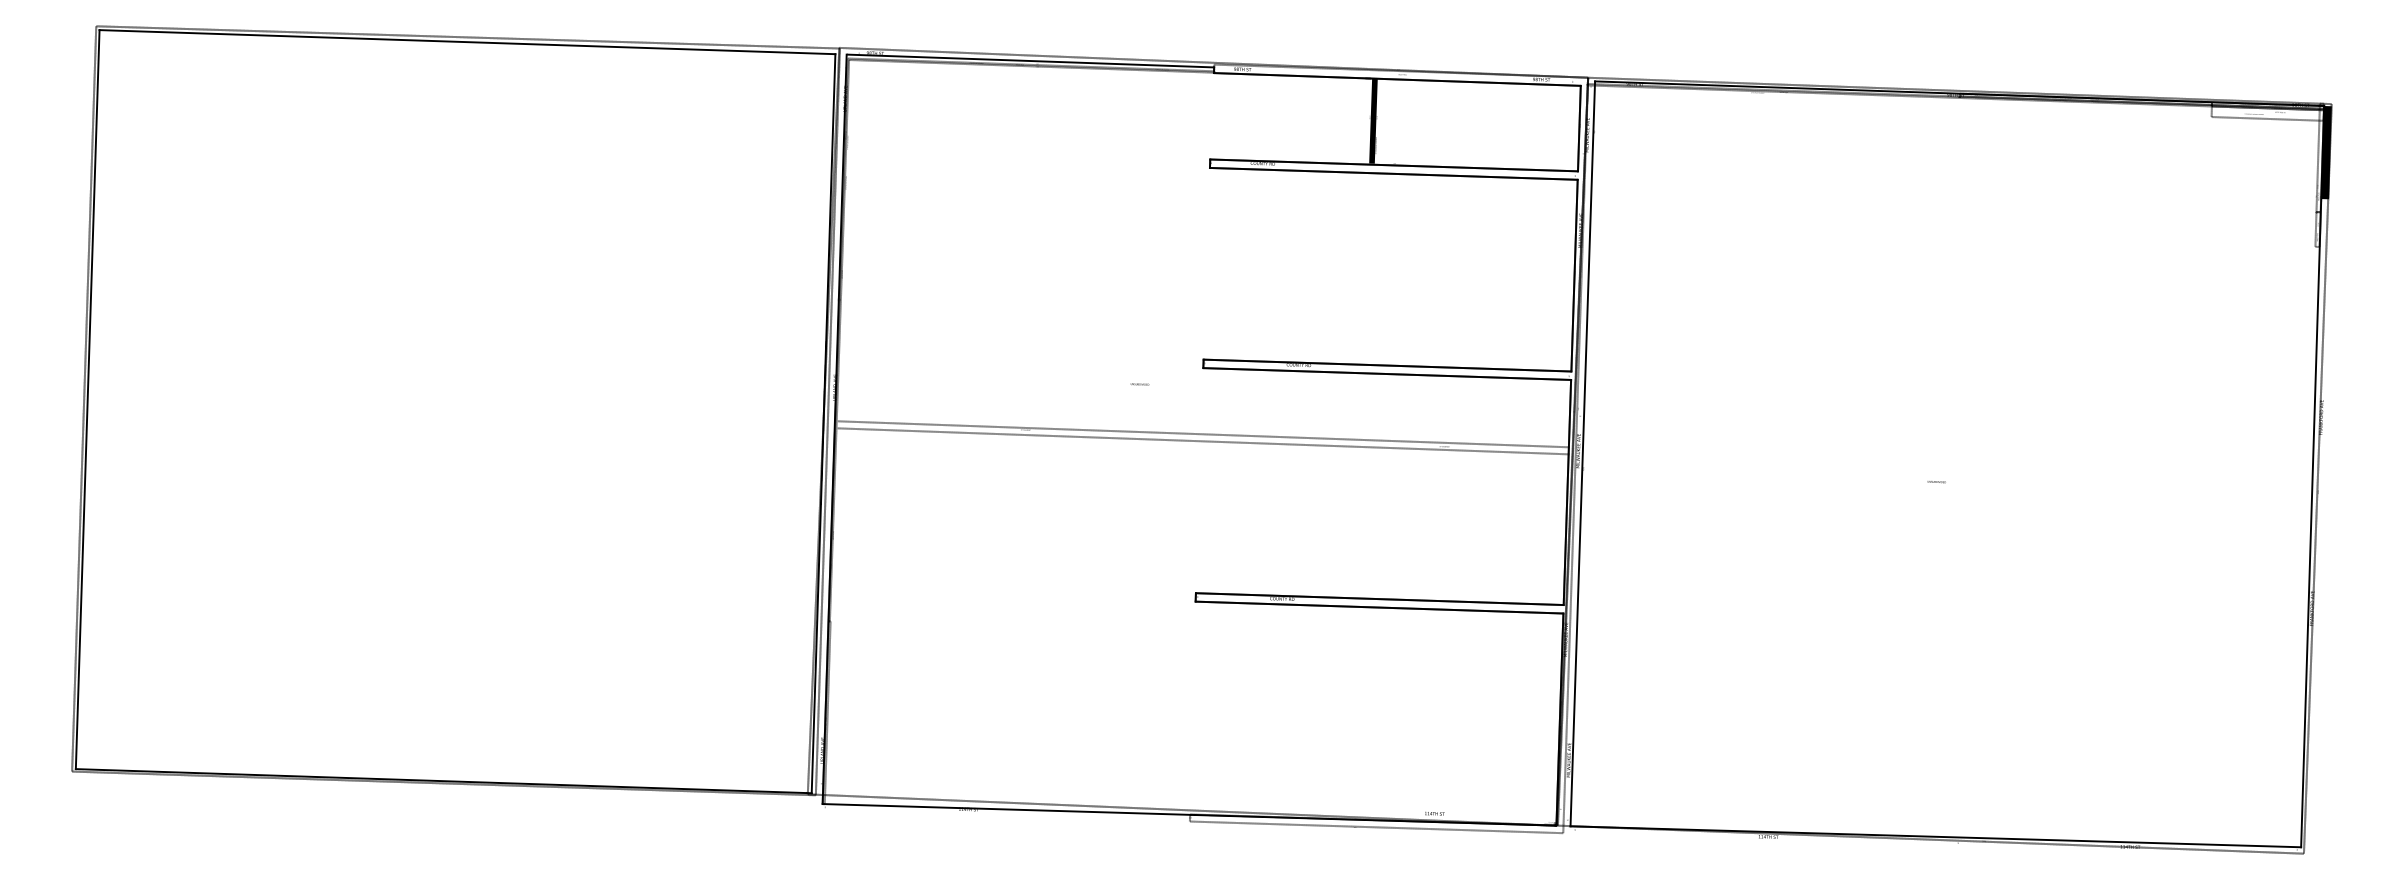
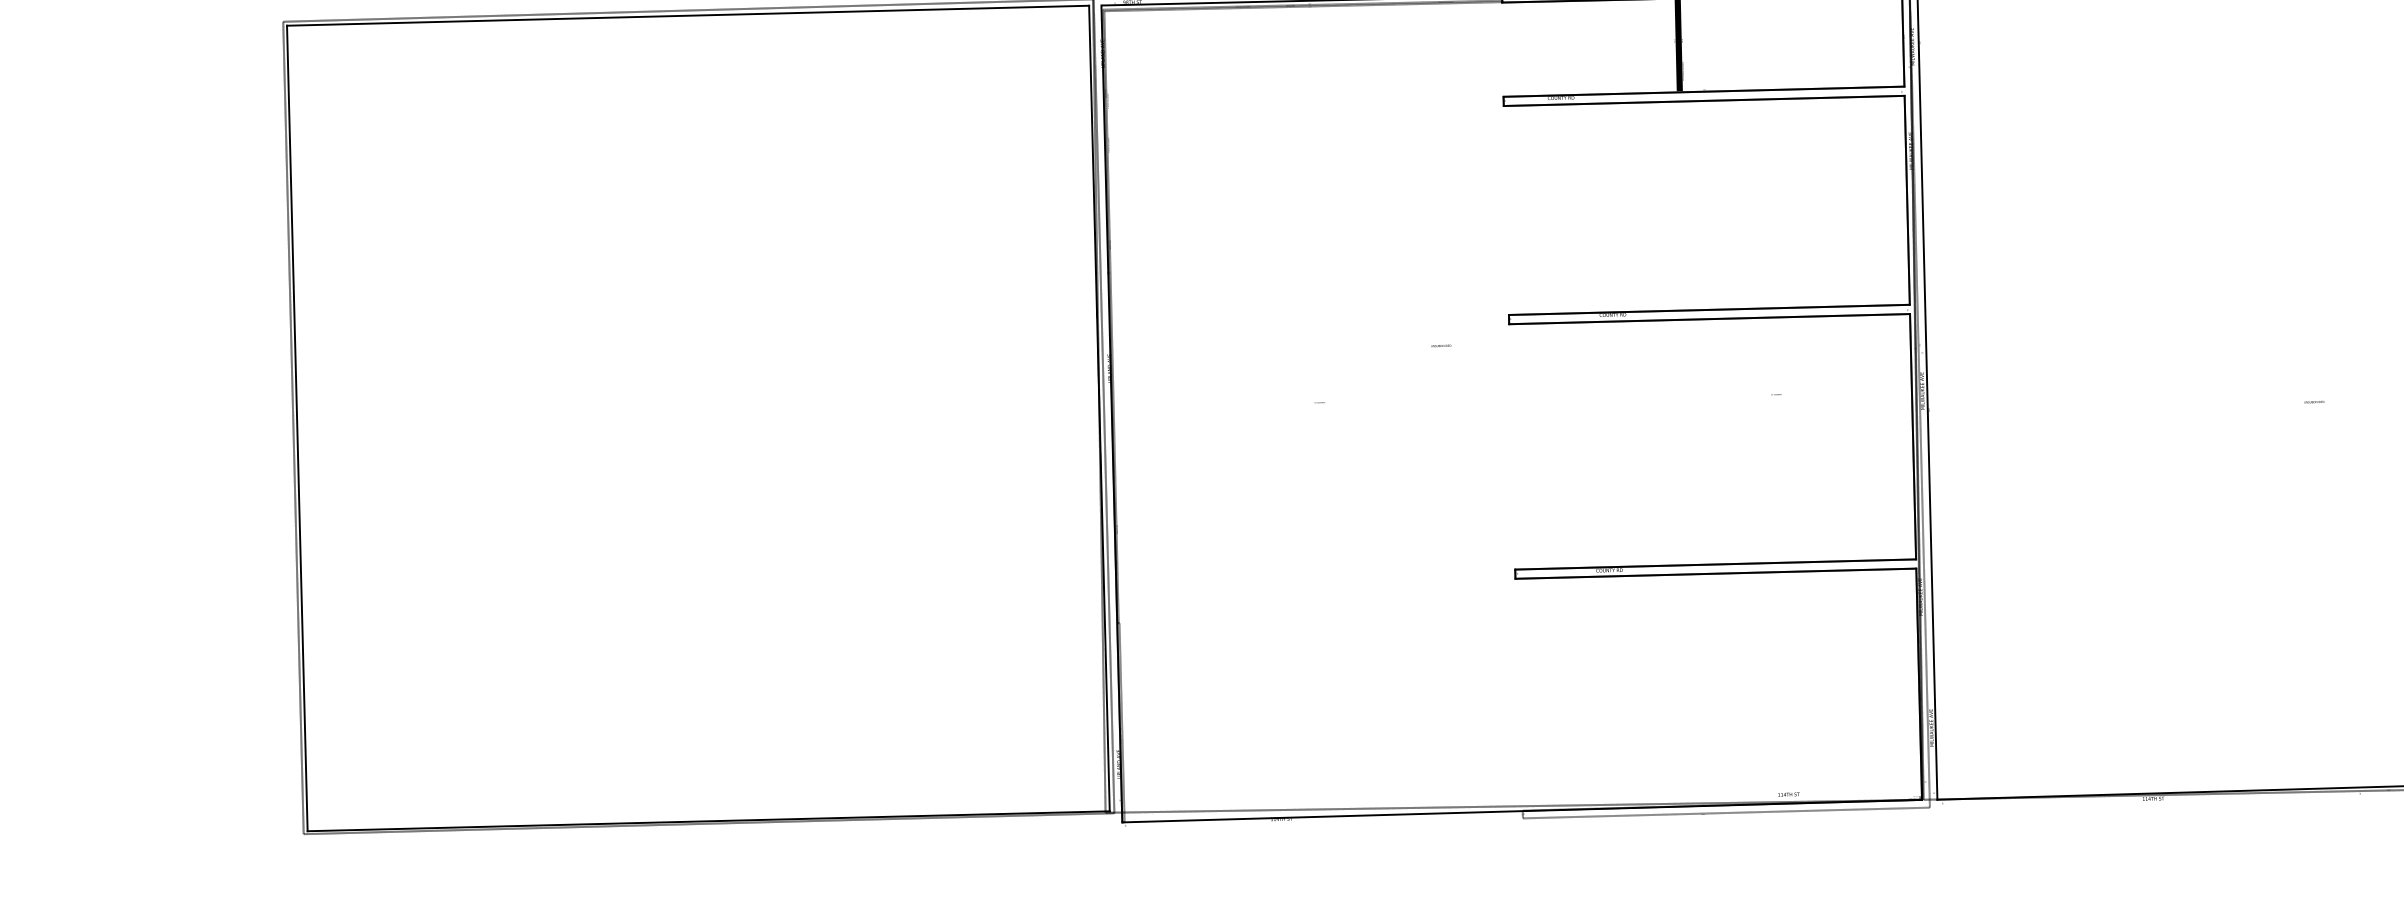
line: (1203, 434) -> (1513, 396), removed
line: (1203, 441) -> (1513, 404), removed

